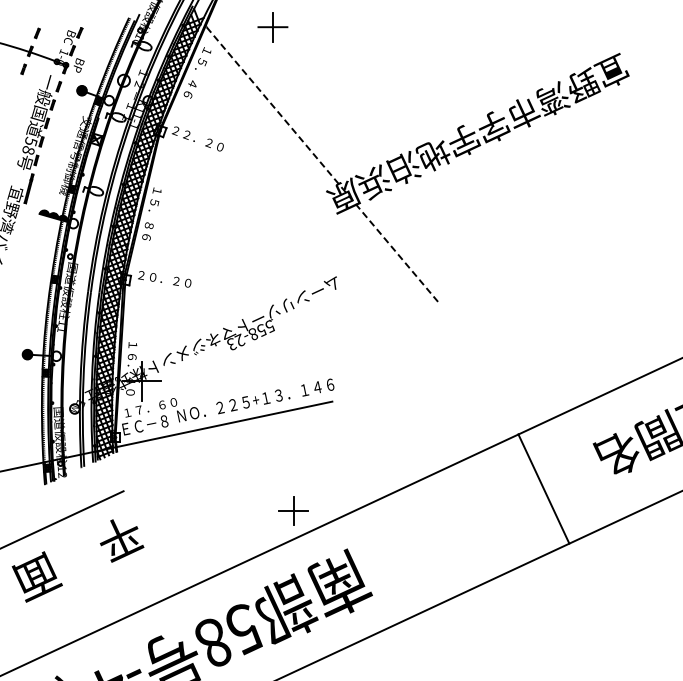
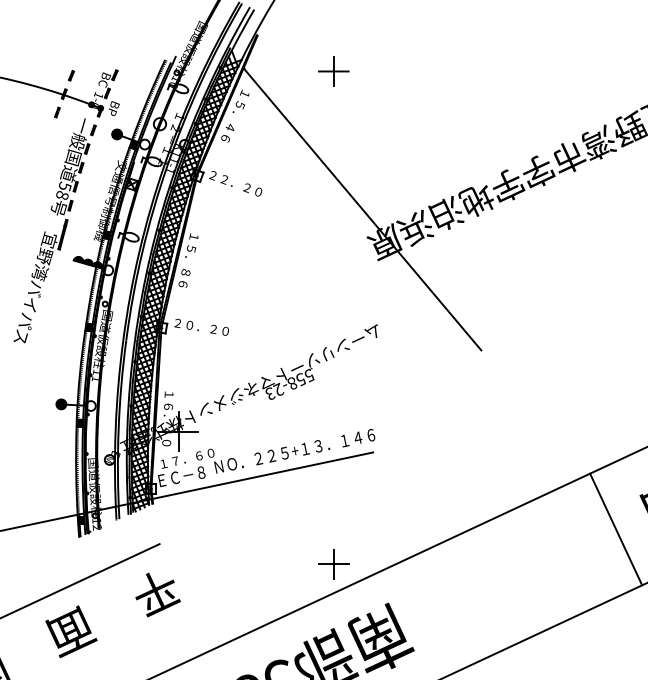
part: (272, 27) -> (333, 71), moved
line: (321, 163) -> (362, 208), dashed -> solid
line: (543, 488) -> (615, 529), moved

